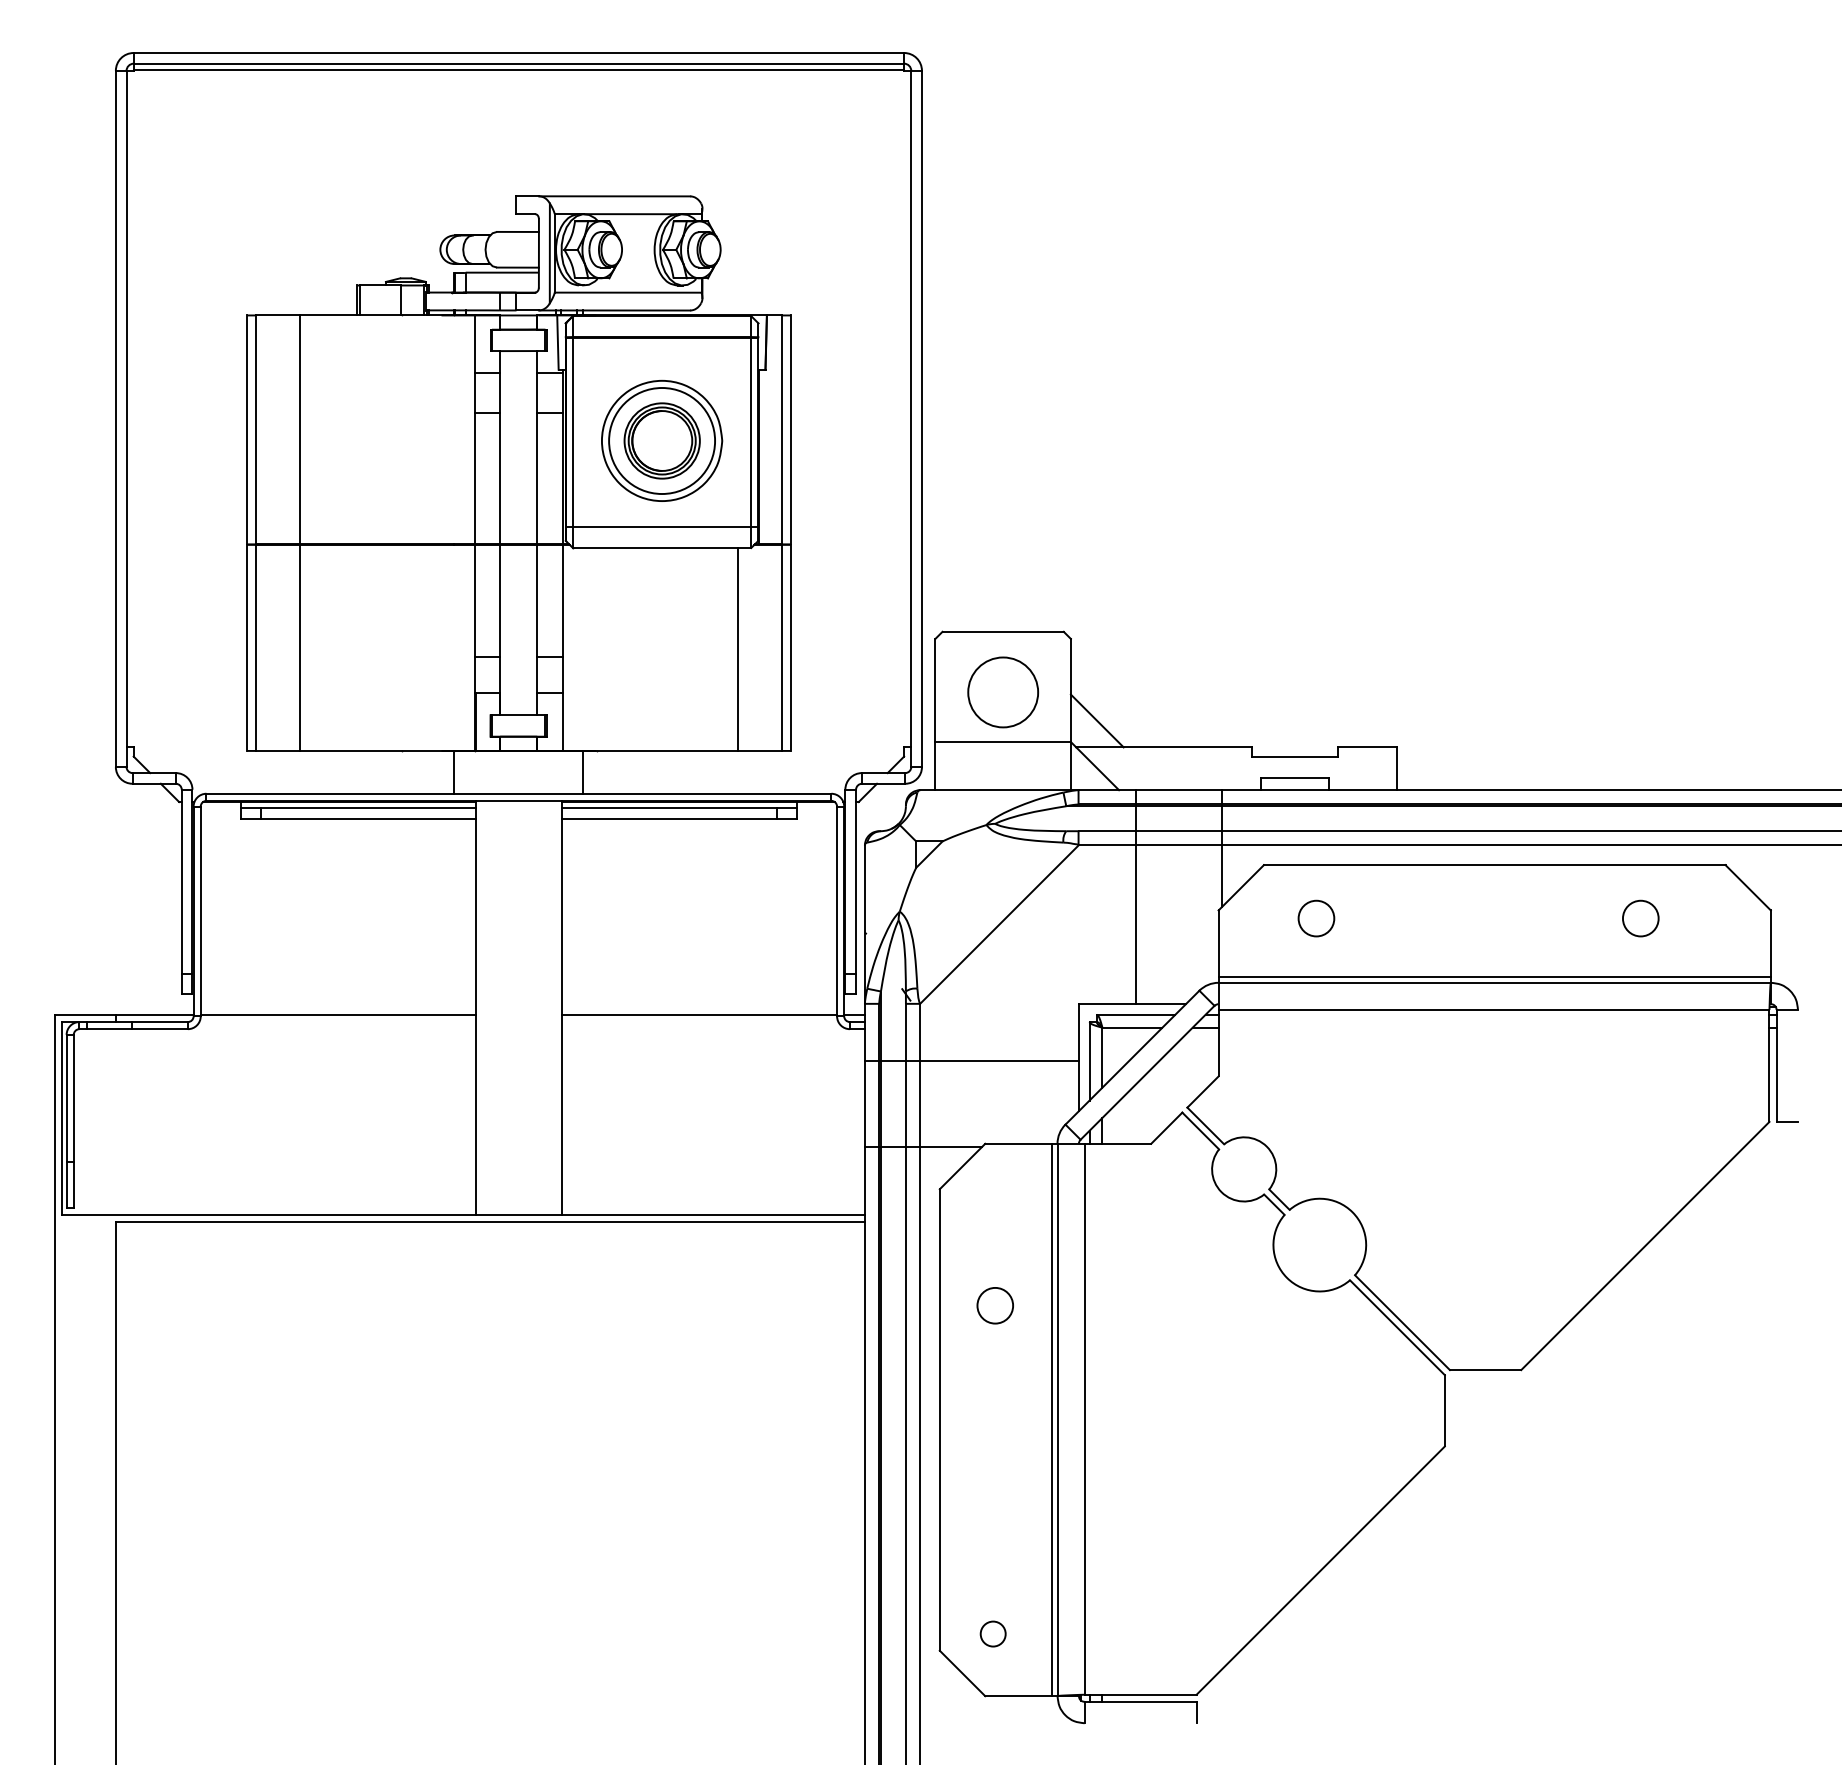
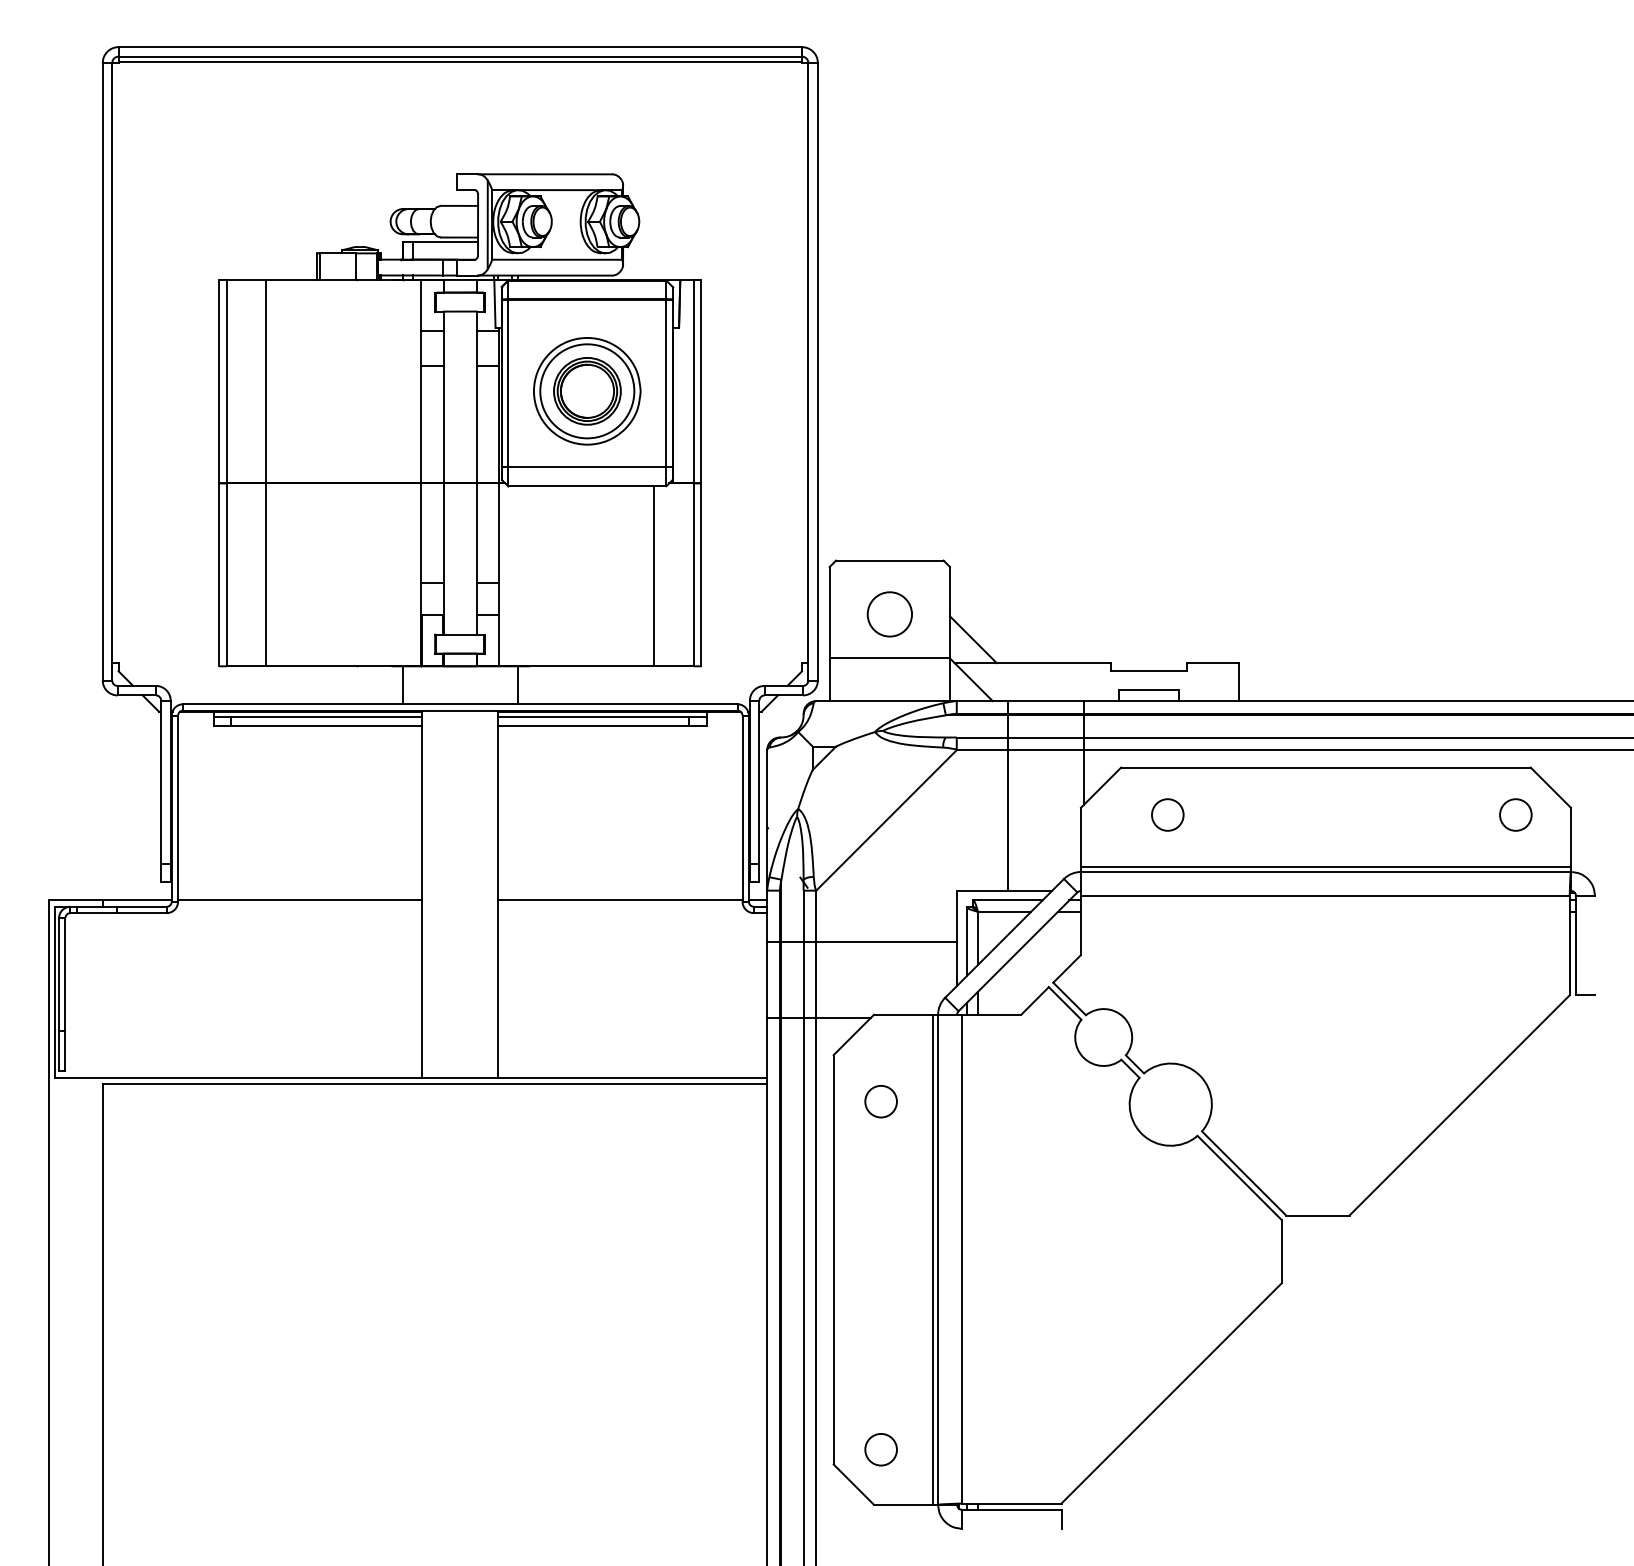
circle: (1002, 692) -> (889, 614), size x0.71
circle: (1640, 918) -> (1515, 814), moved
circle: (994, 1305) -> (880, 1101), moved
circle: (992, 1633) -> (880, 1449), size x1.43

